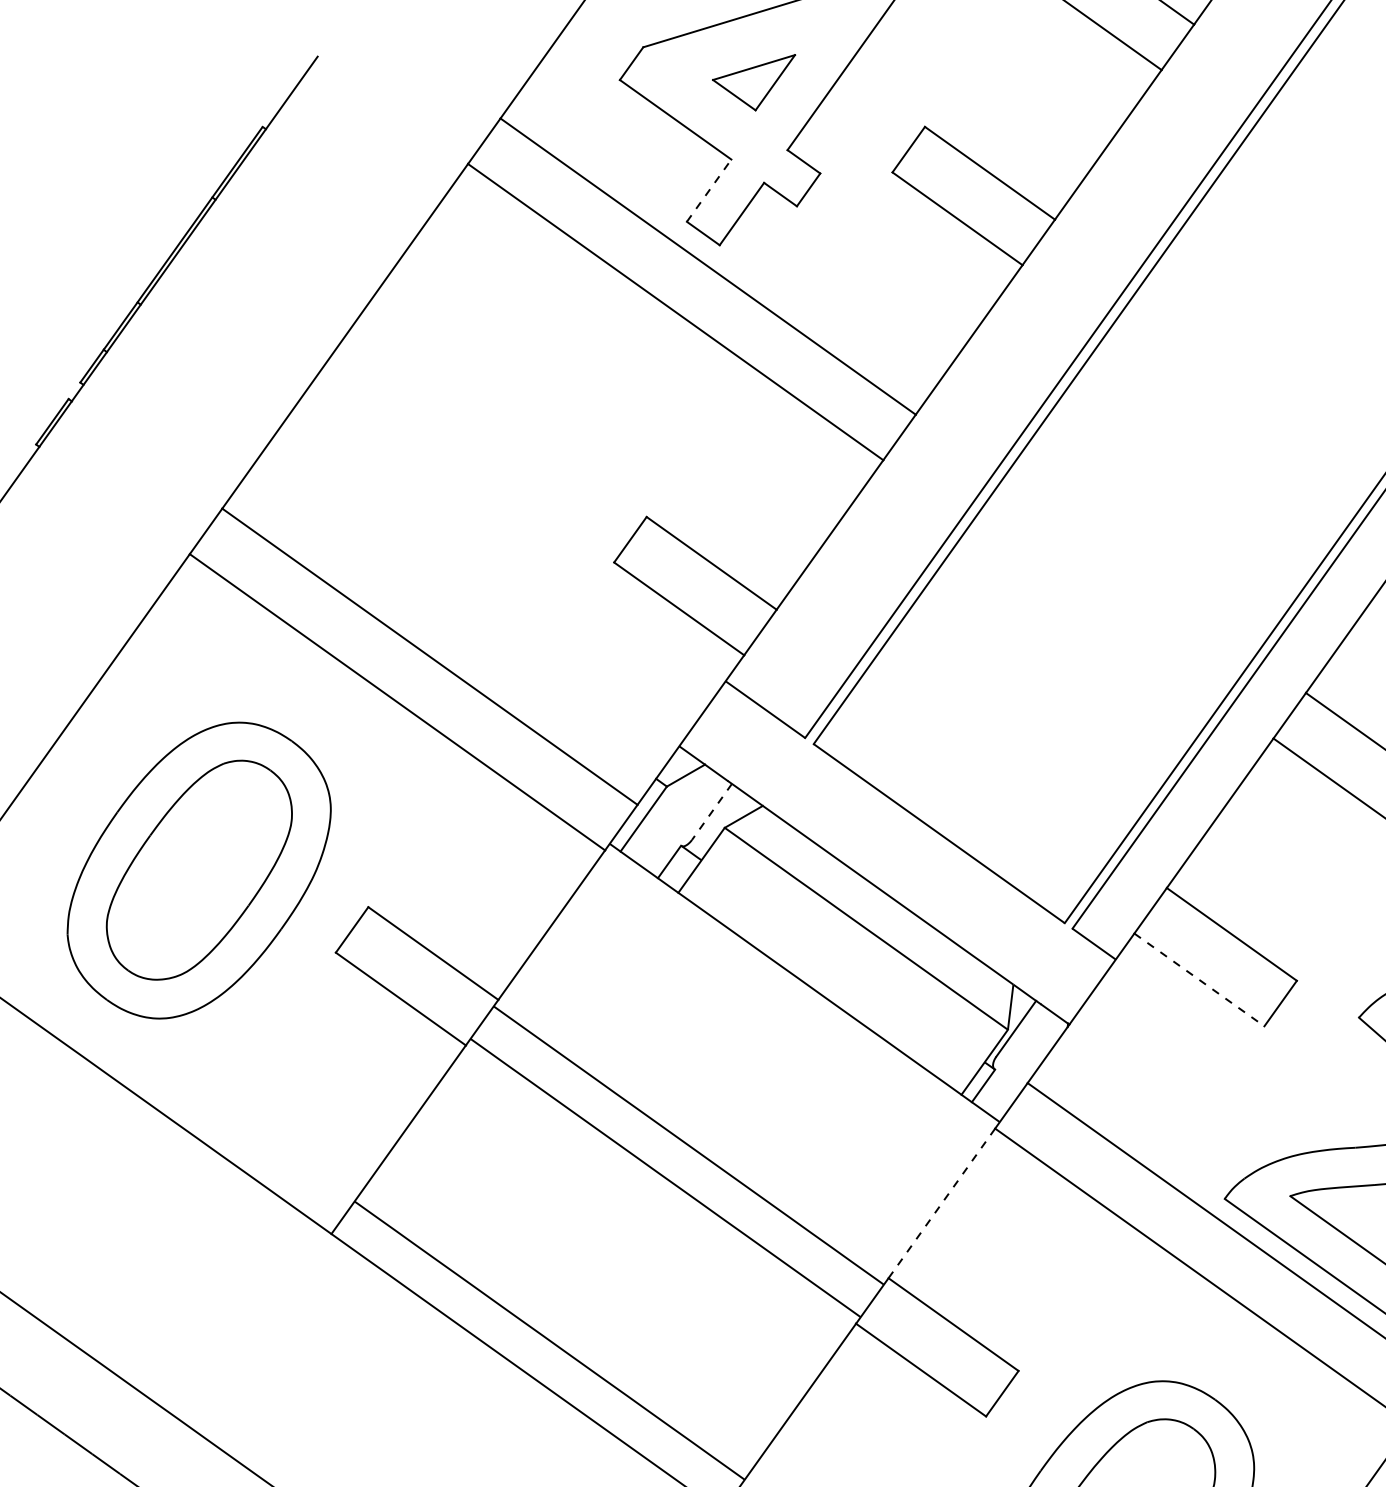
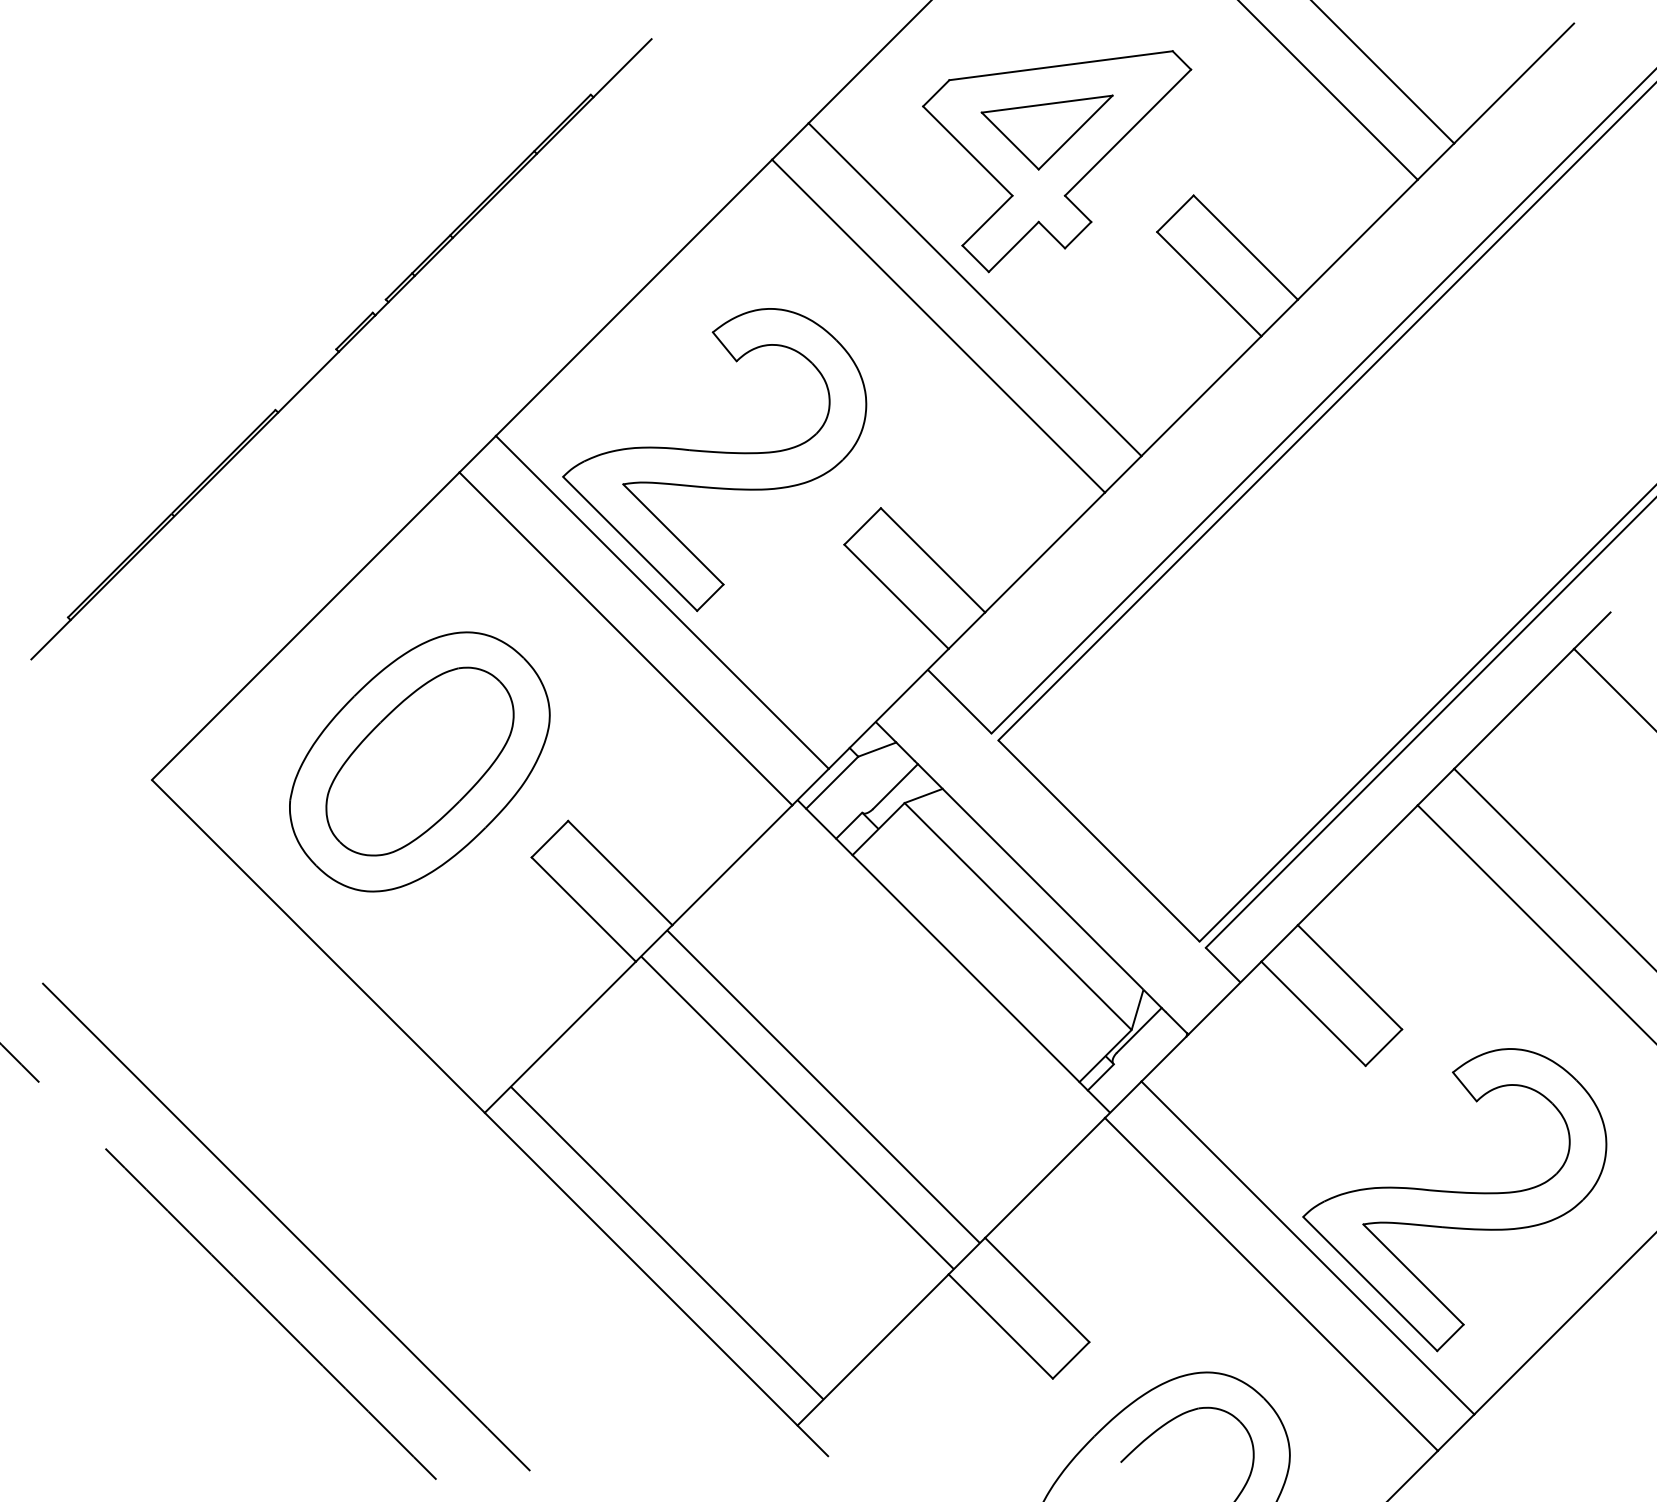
part: (756, 85) -> (1046, 132), size x1.67
line: (709, 190) -> (987, 220), dashed -> solid
part: (460, 495) -> (714, 460), added
line: (712, 811) -> (895, 786), dashed -> solid
line: (1199, 979) -> (1313, 1013), dashed -> solid
line: (942, 1202) -> (1045, 1177), dashed -> solid

